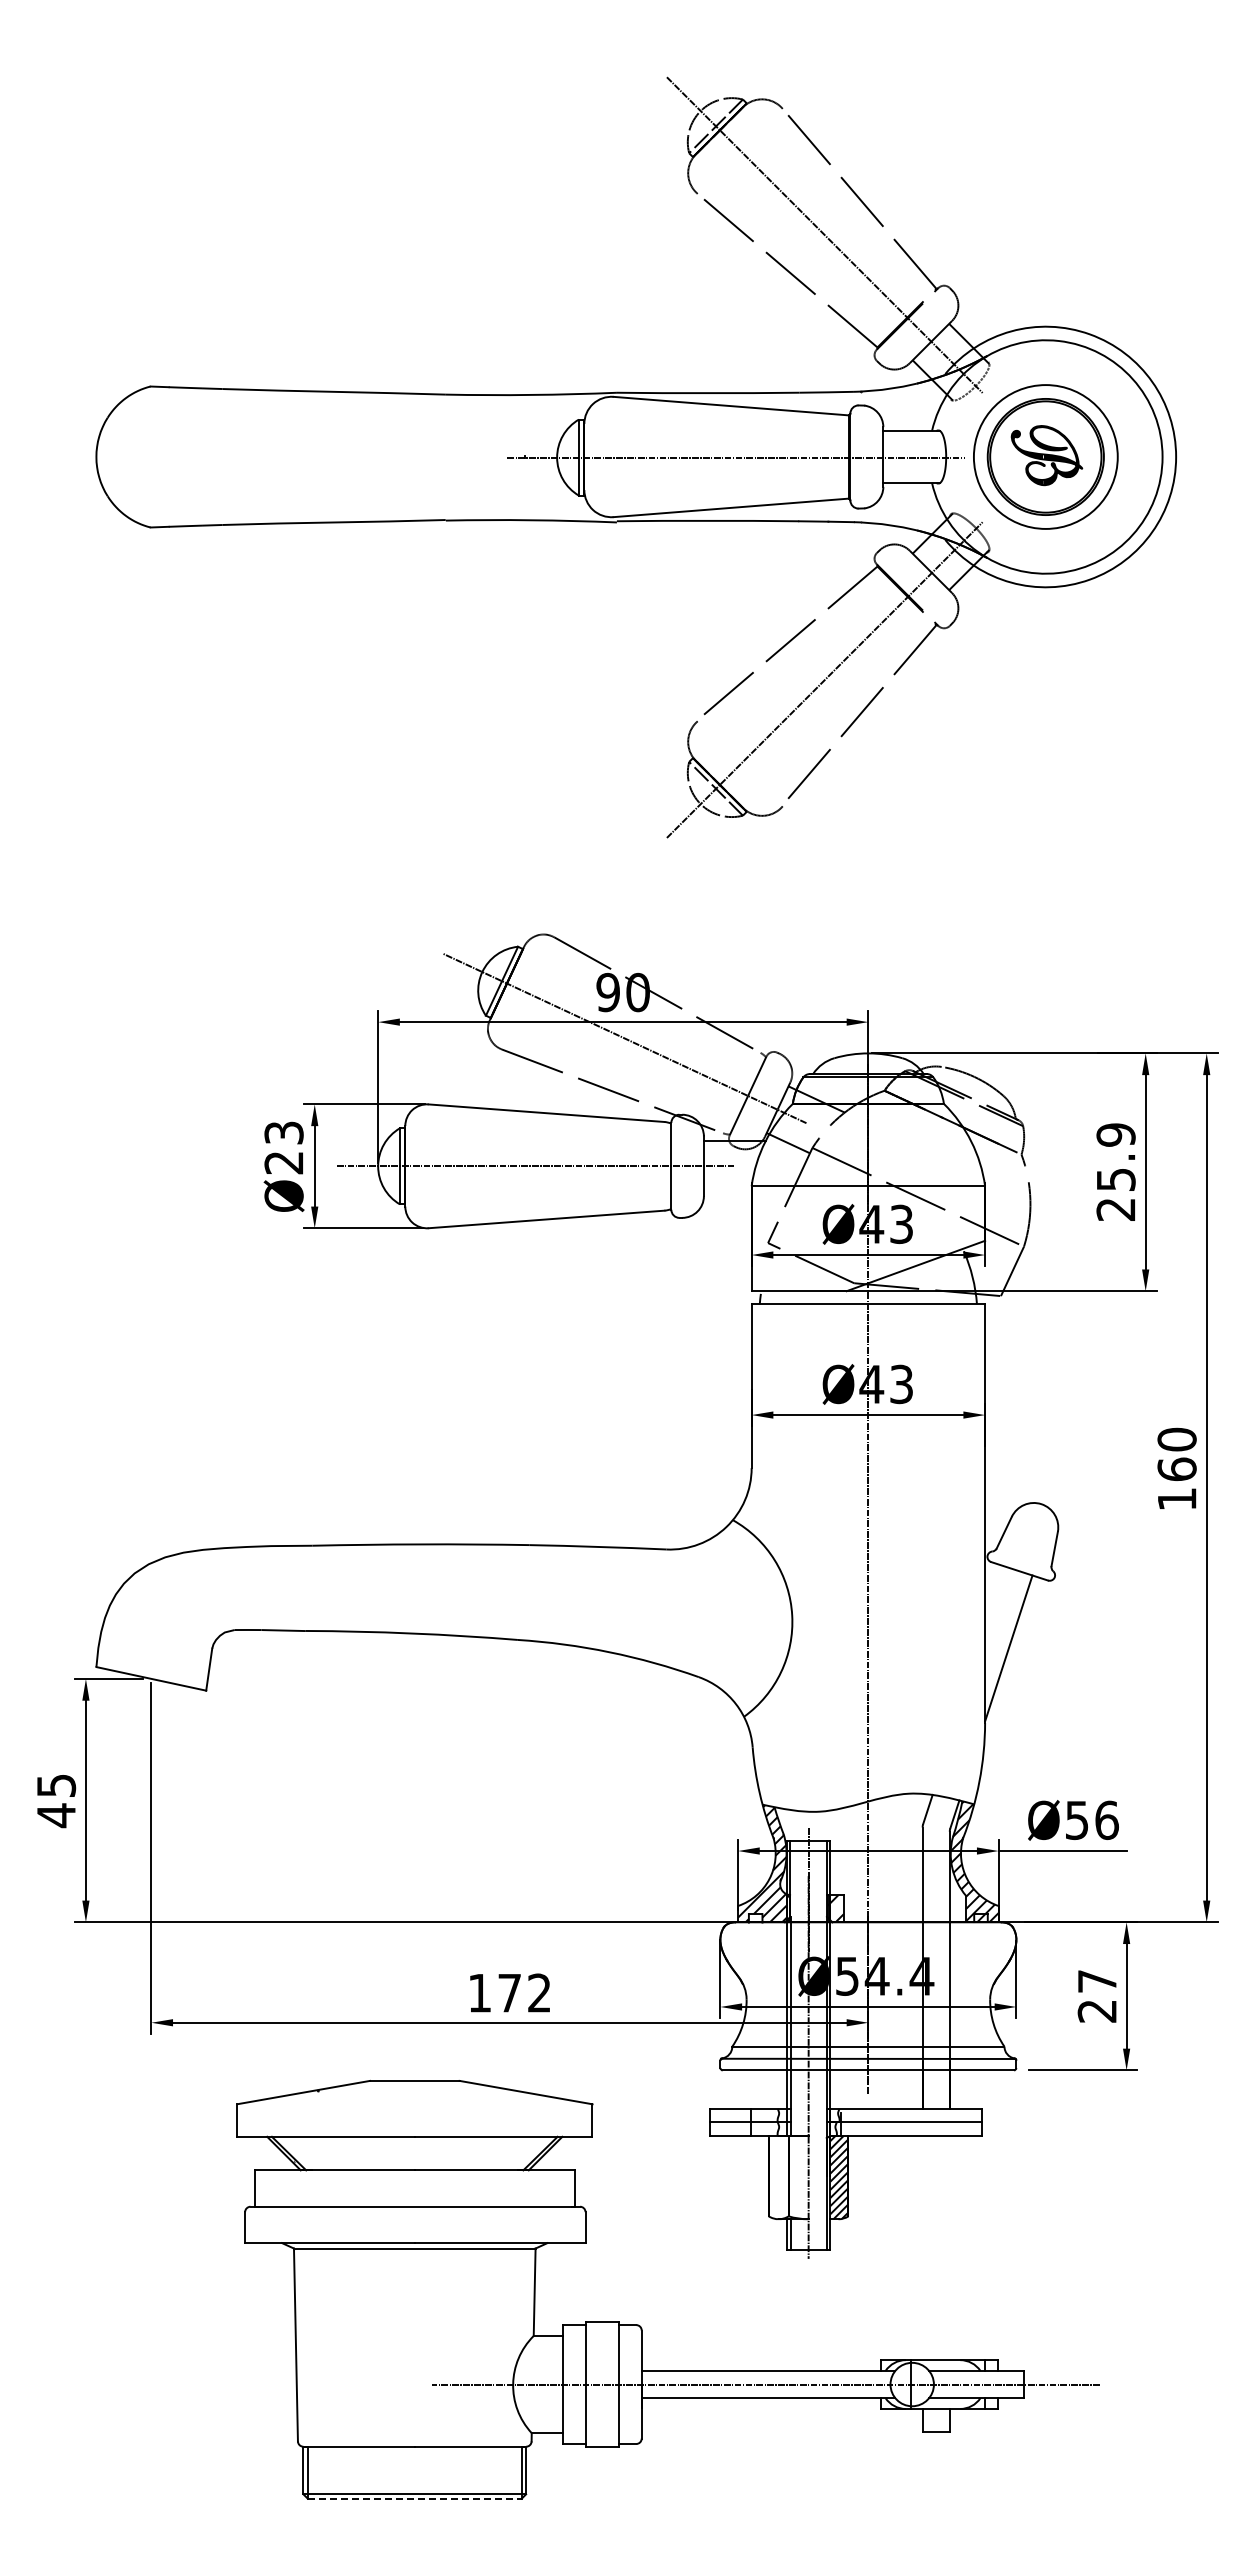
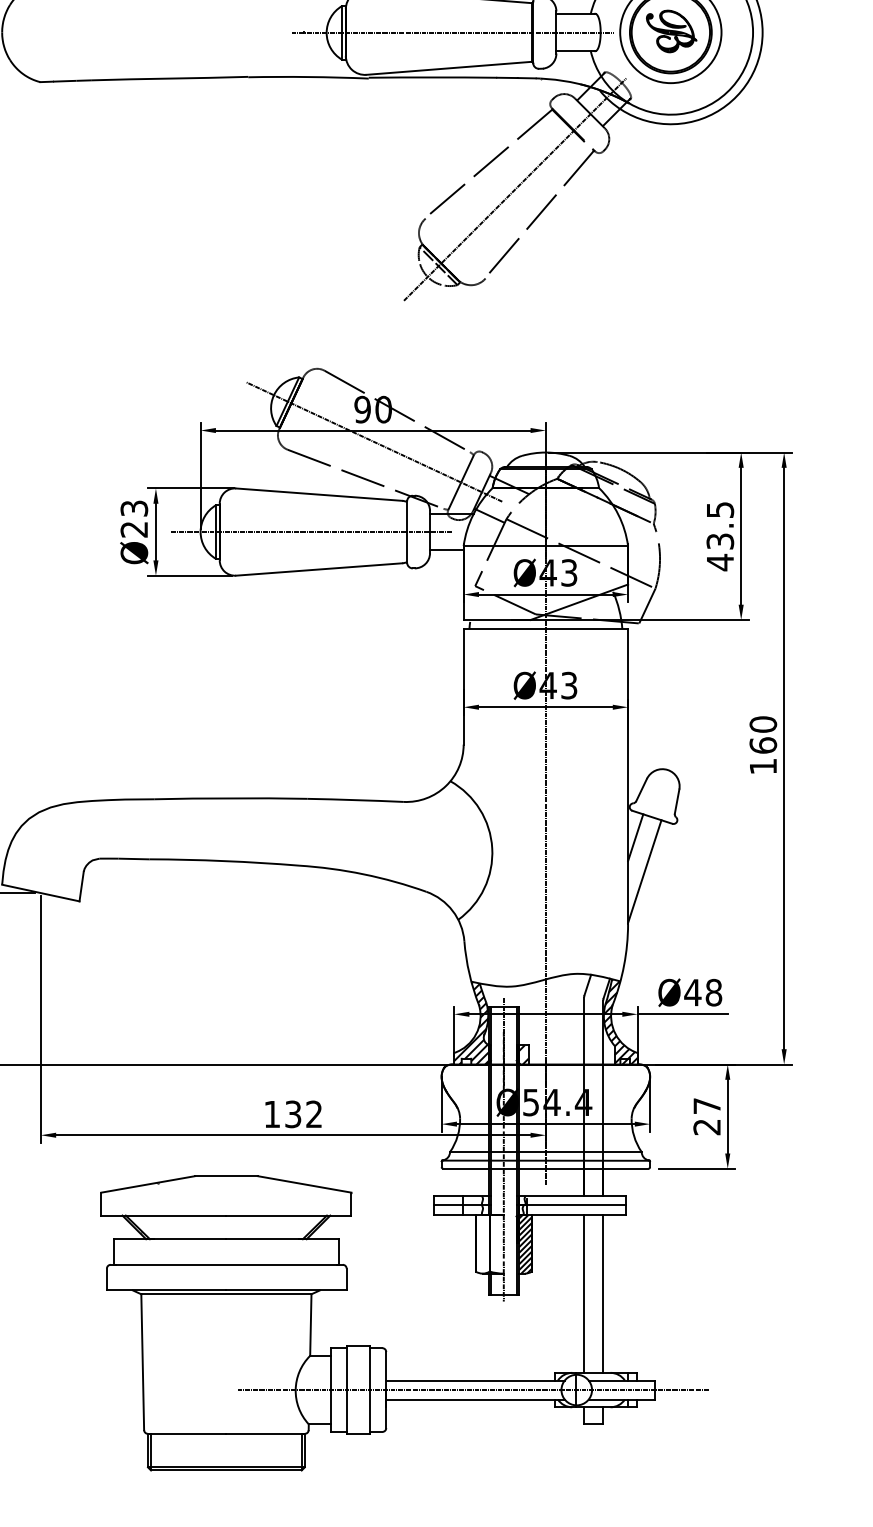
text: (1115, 1172) -> (719, 536), 25.9 -> 43.5
line: (727, 1192) -> (446, 550), added
line: (995, 1600) -> (635, 837), added
text: (1091, 1820) -> (703, 992), Ø56 -> Ø48
text: (509, 1992) -> (293, 1113), 172 -> 132
line: (922, 2248) -> (583, 1294), added
line: (949, 2248) -> (603, 1294), added
line: (414, 2498) -> (226, 1470), dashed -> solid

